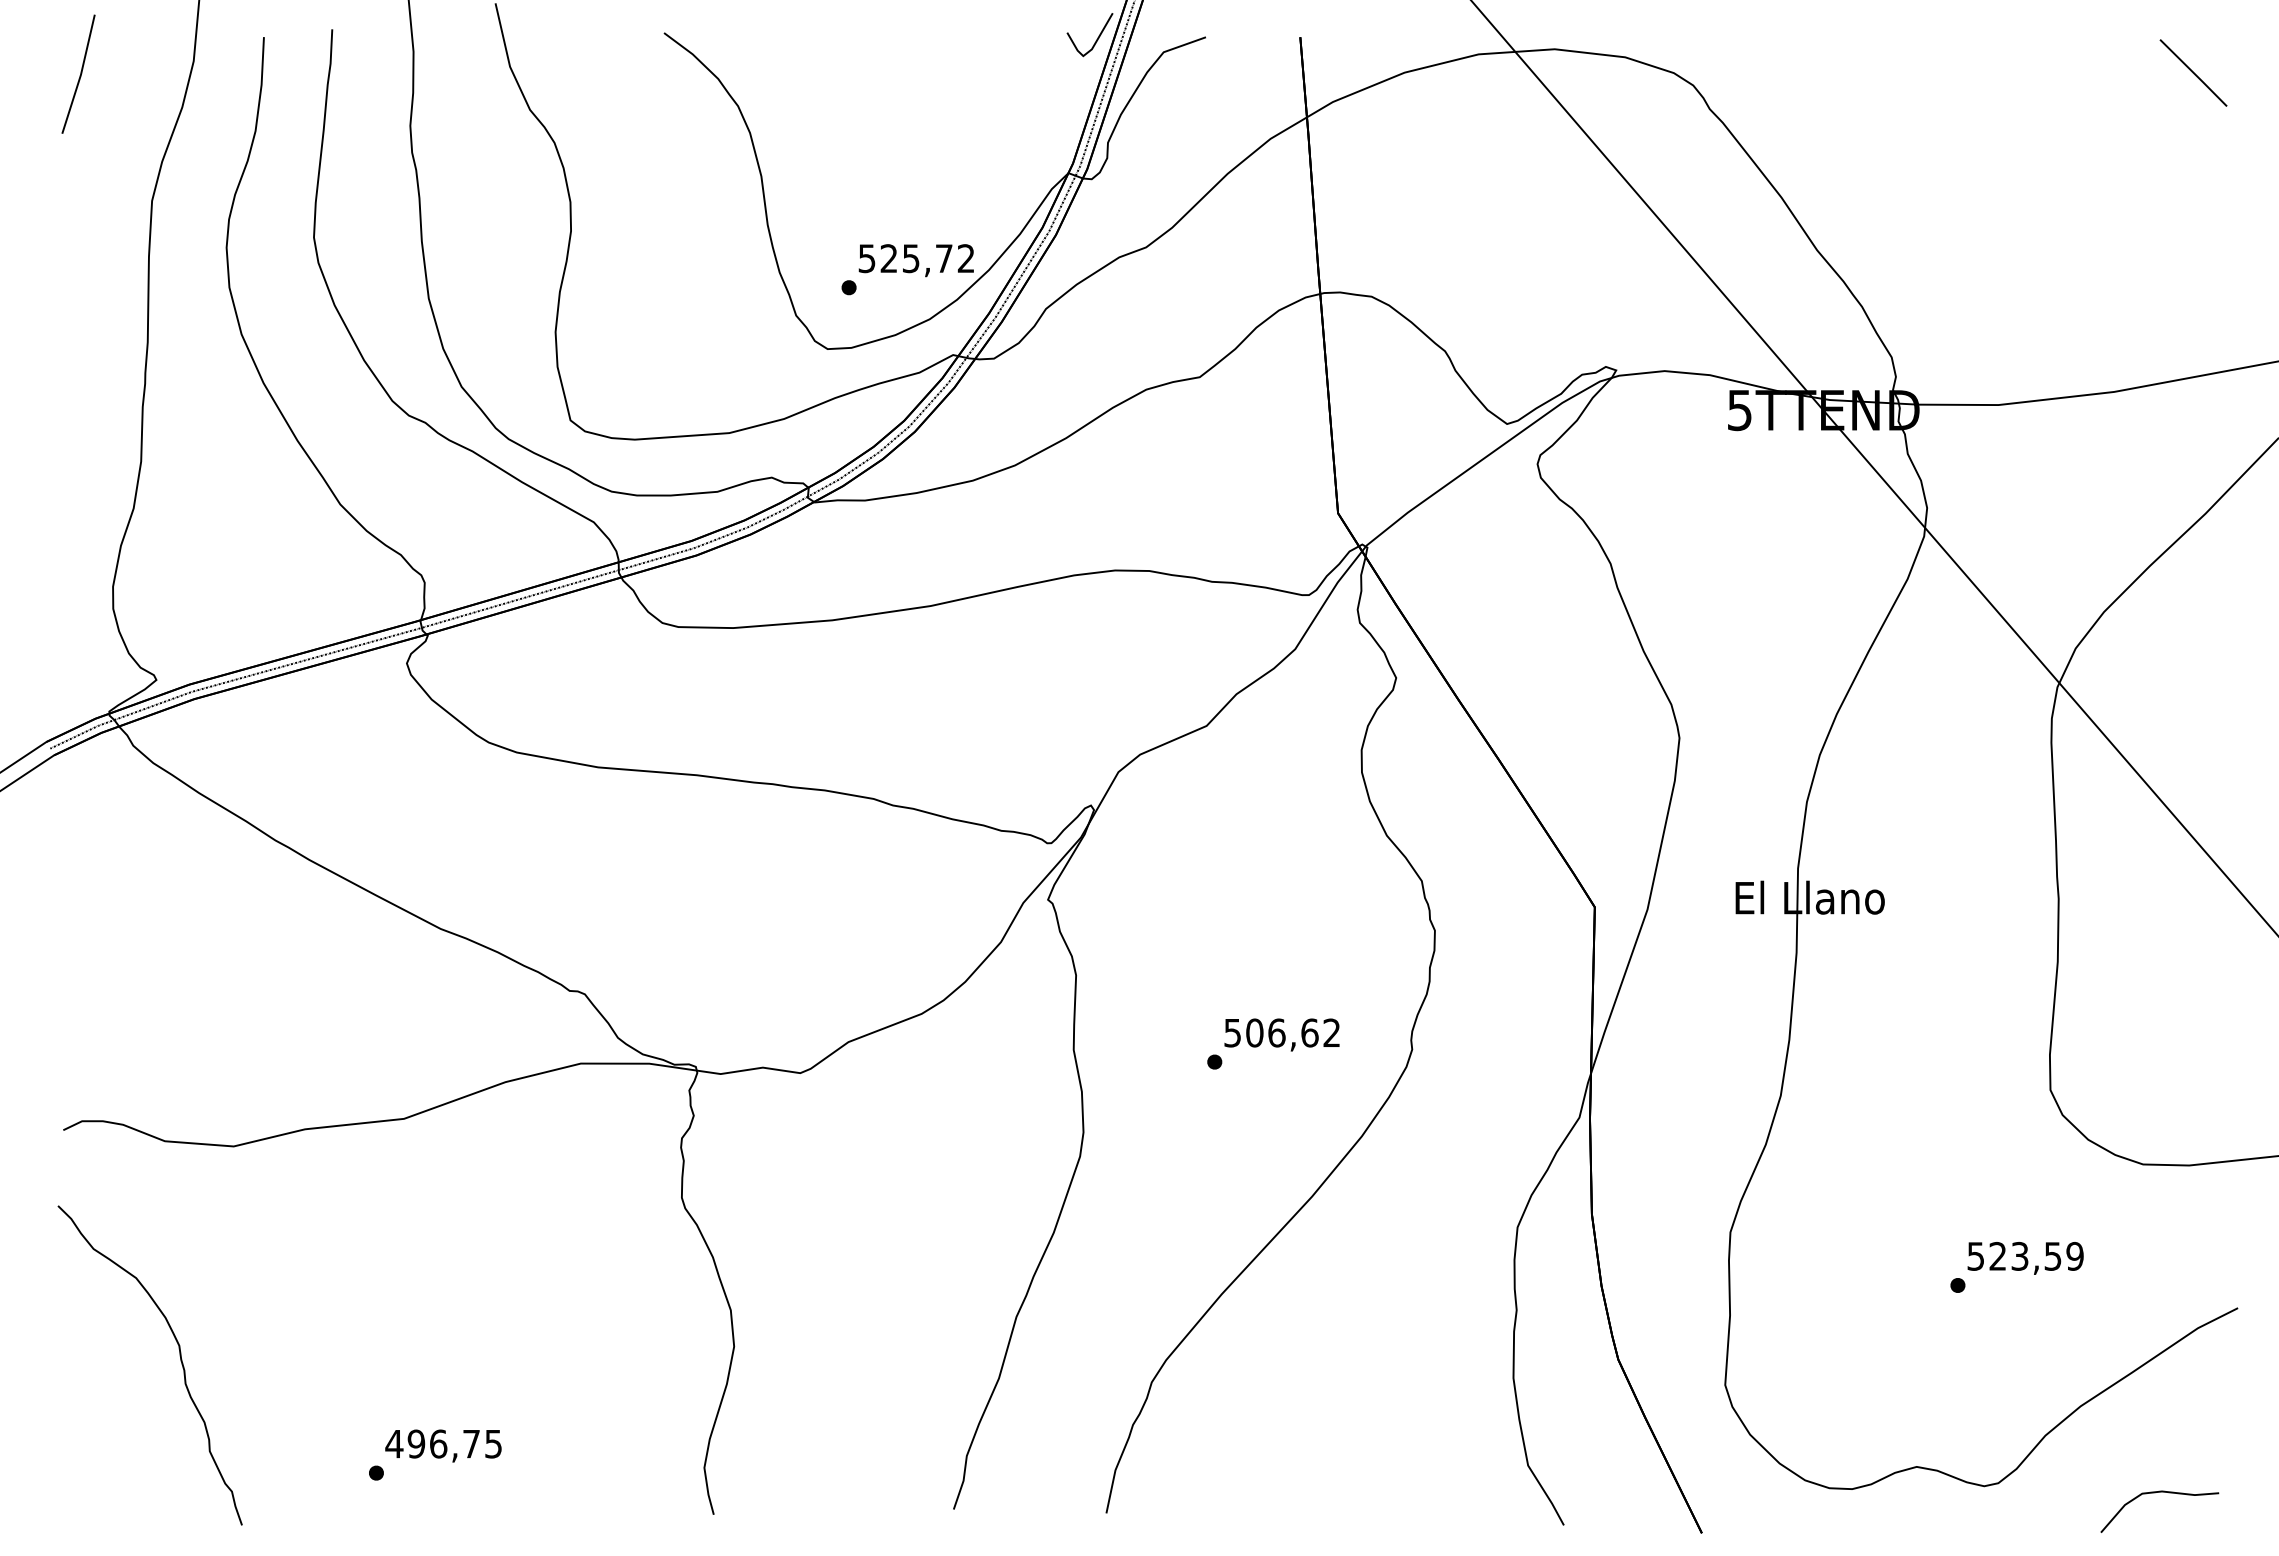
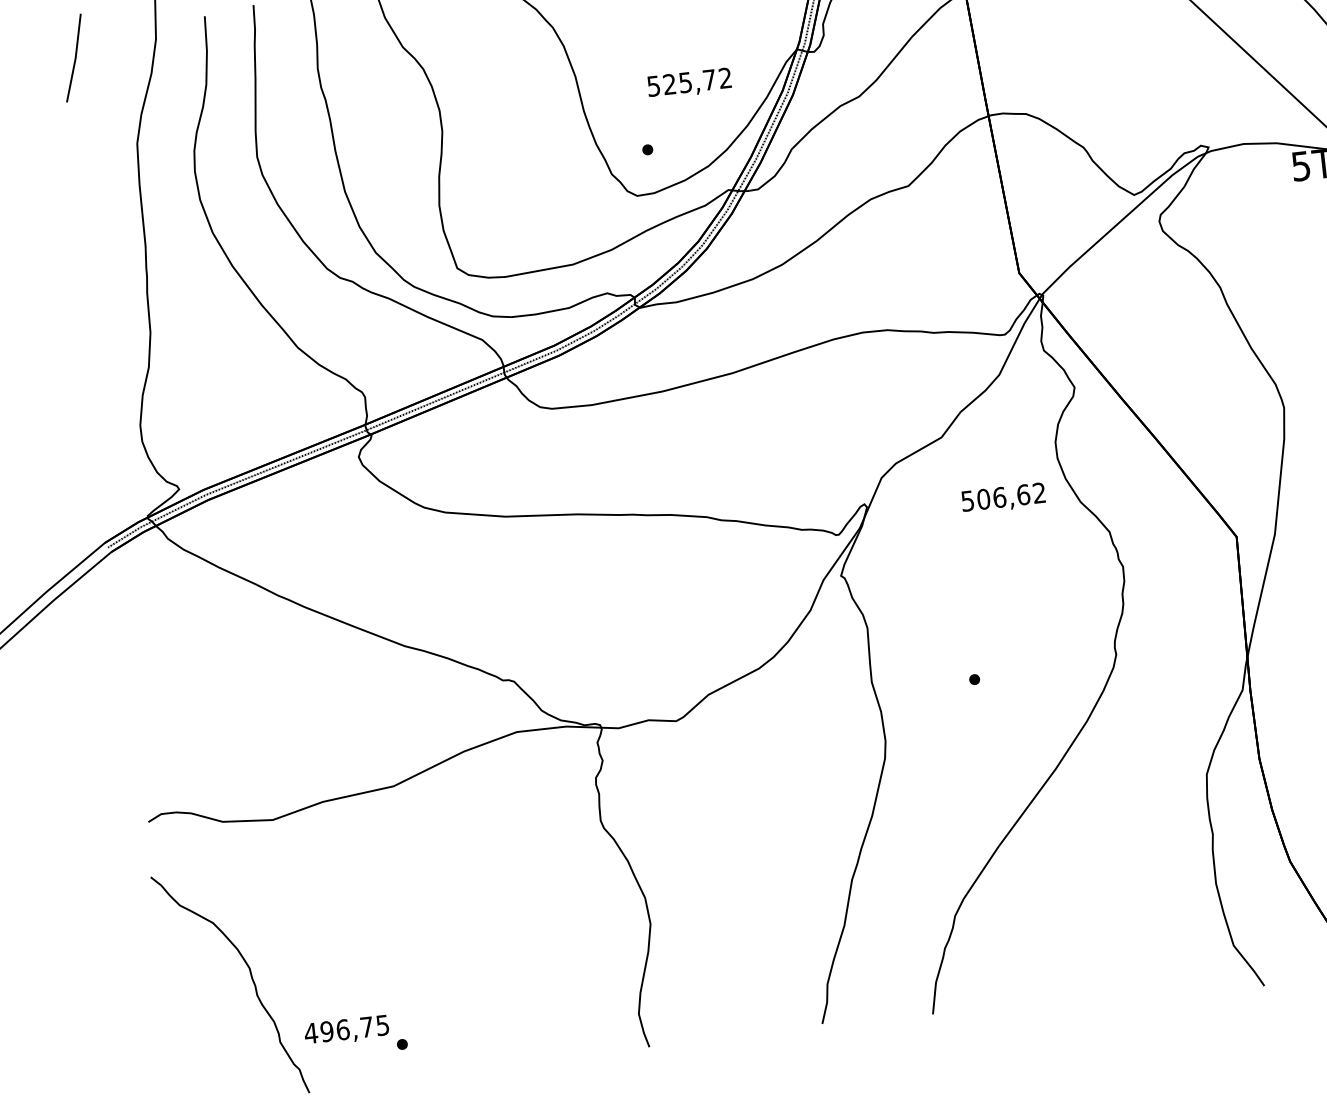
text: (915, 260) -> (688, 83), moved
text: (1281, 1034) -> (1003, 498), moved
text: (443, 1445) -> (346, 1030), moved

